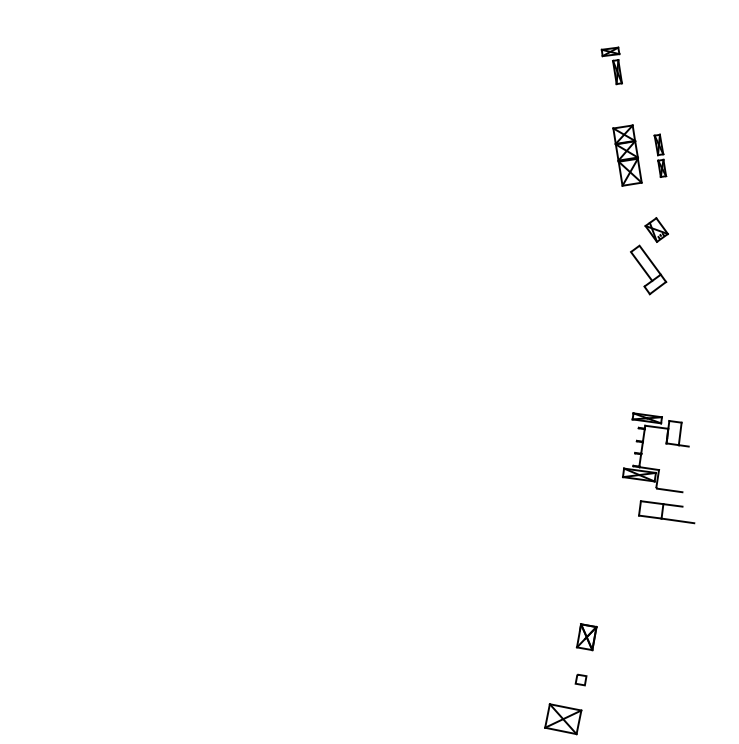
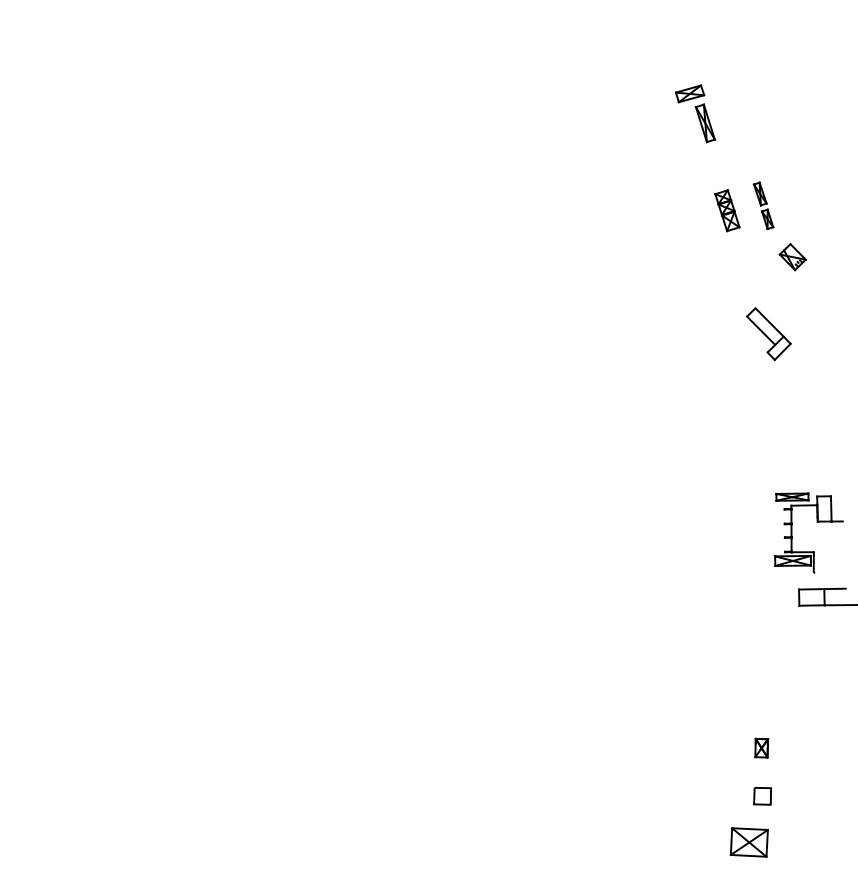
part: (612, 64) -> (695, 113), size x1.4
part: (627, 155) -> (727, 210), size x0.6
part: (656, 230) -> (792, 257), moved
line: (670, 490) -> (829, 572), removed
part: (586, 636) -> (761, 747), size x0.7
part: (581, 680) -> (762, 796), size x1.6

